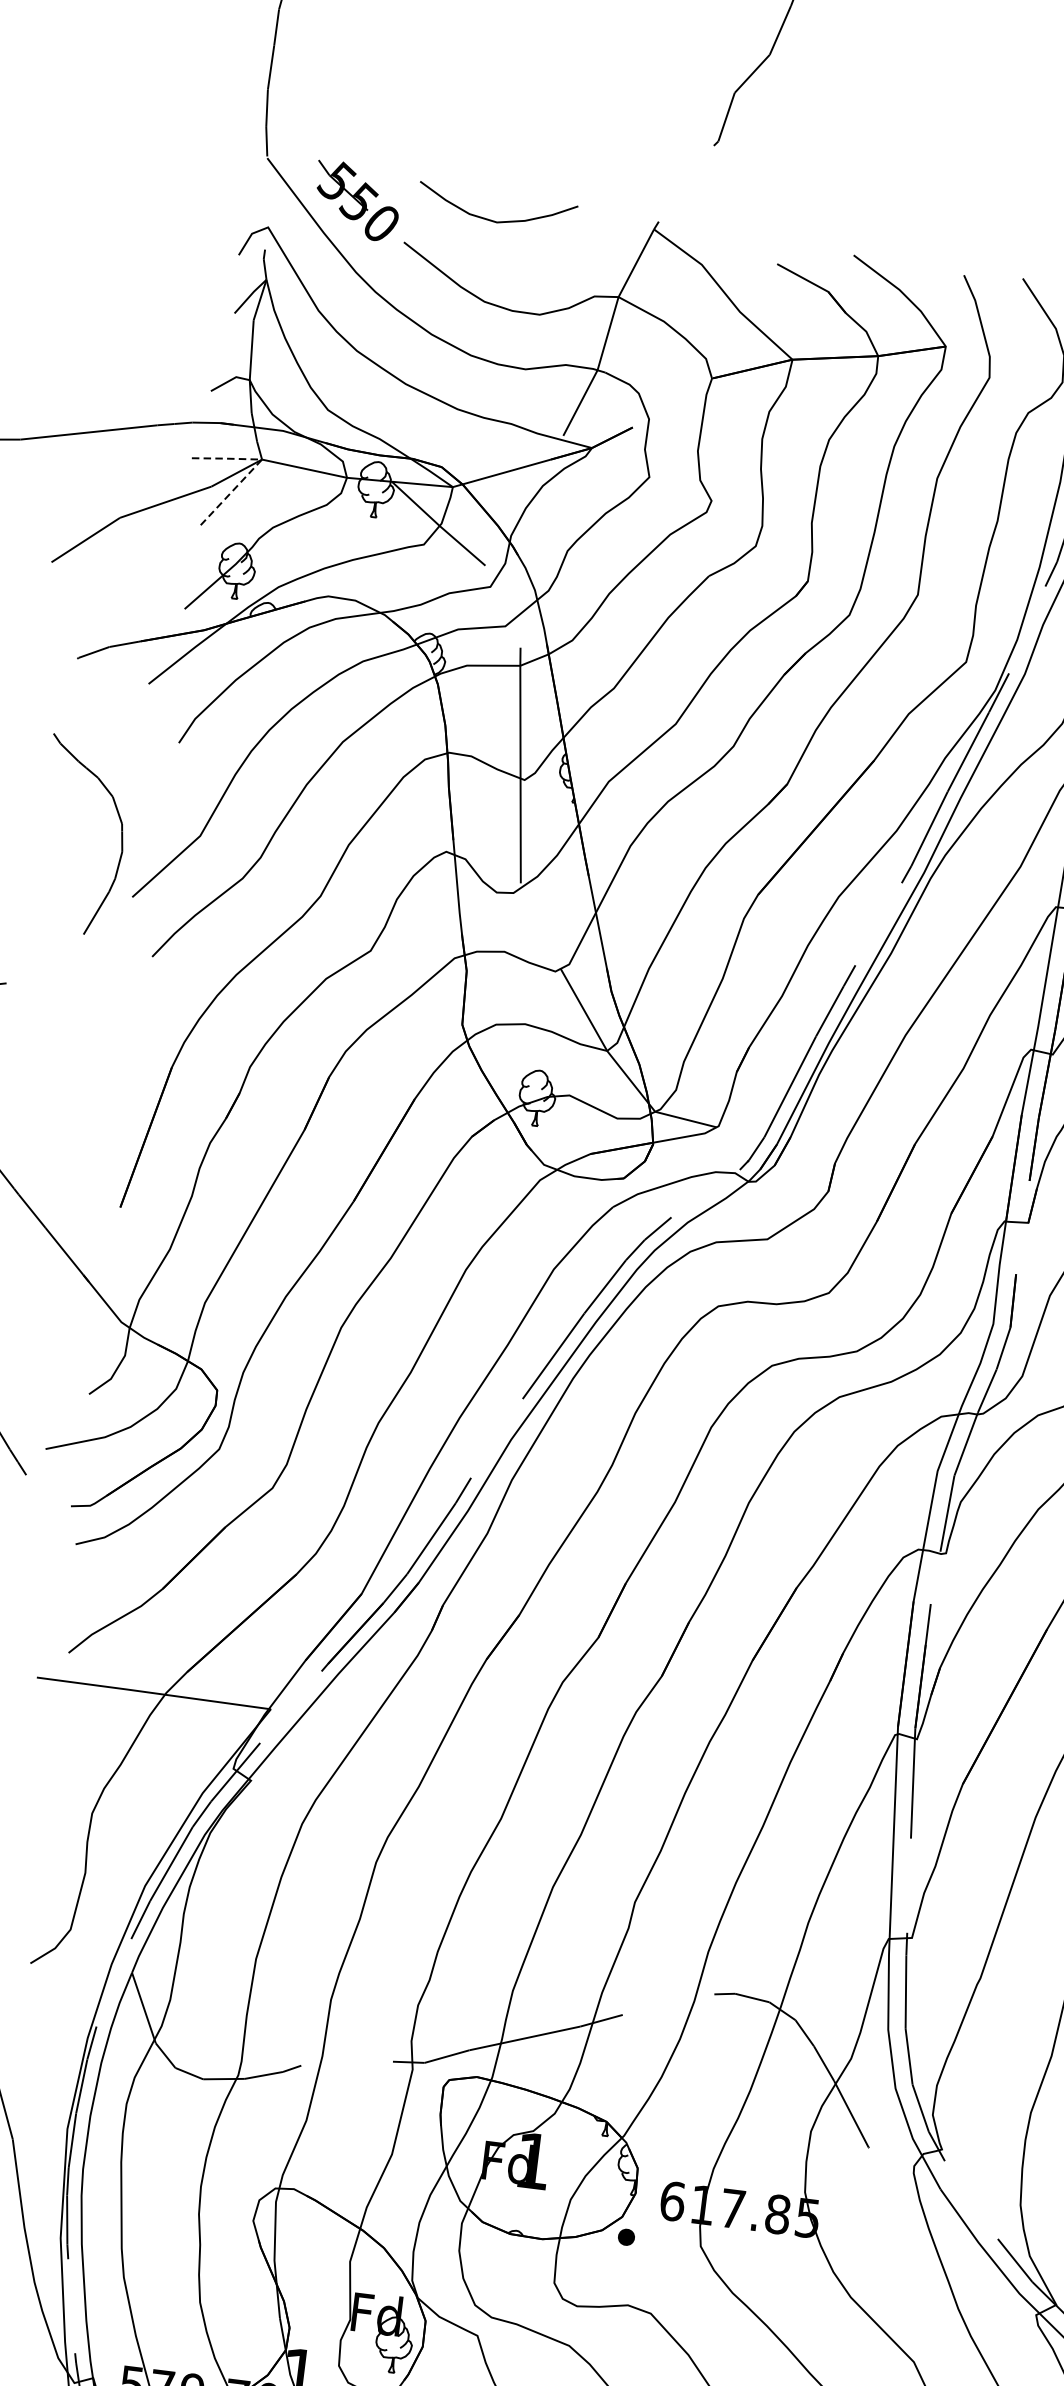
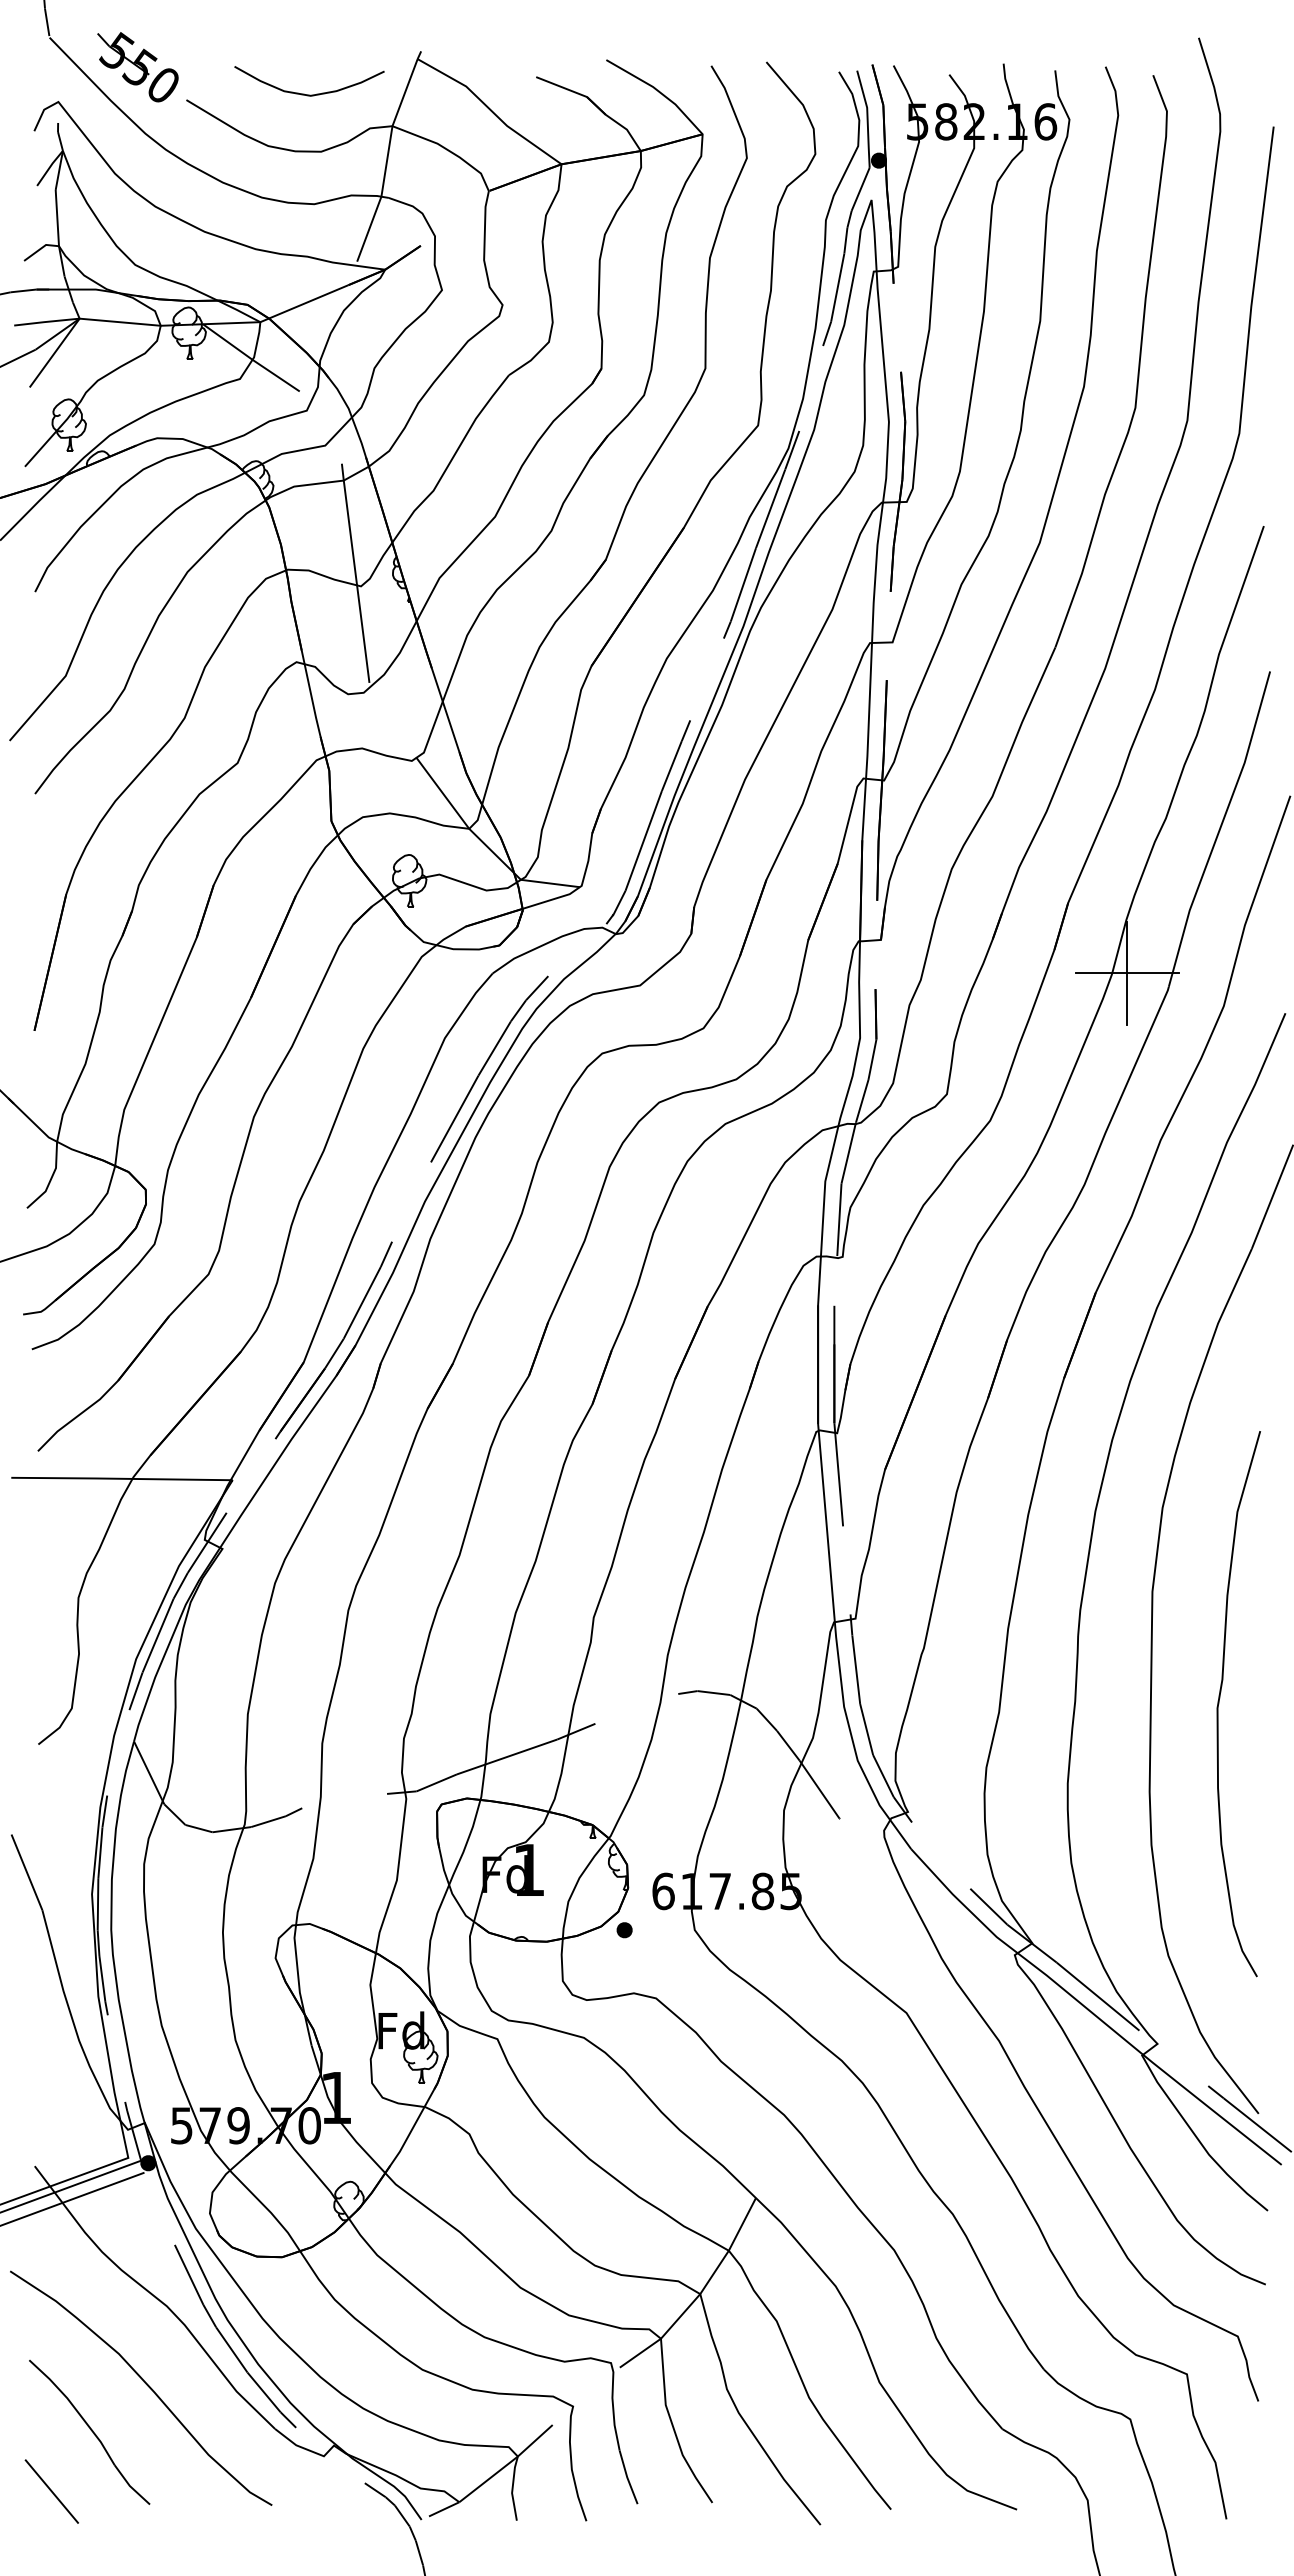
curve: (490, 219) -> (304, 93), moved
line: (255, 466) -> (74, 325), dashed -> solid

